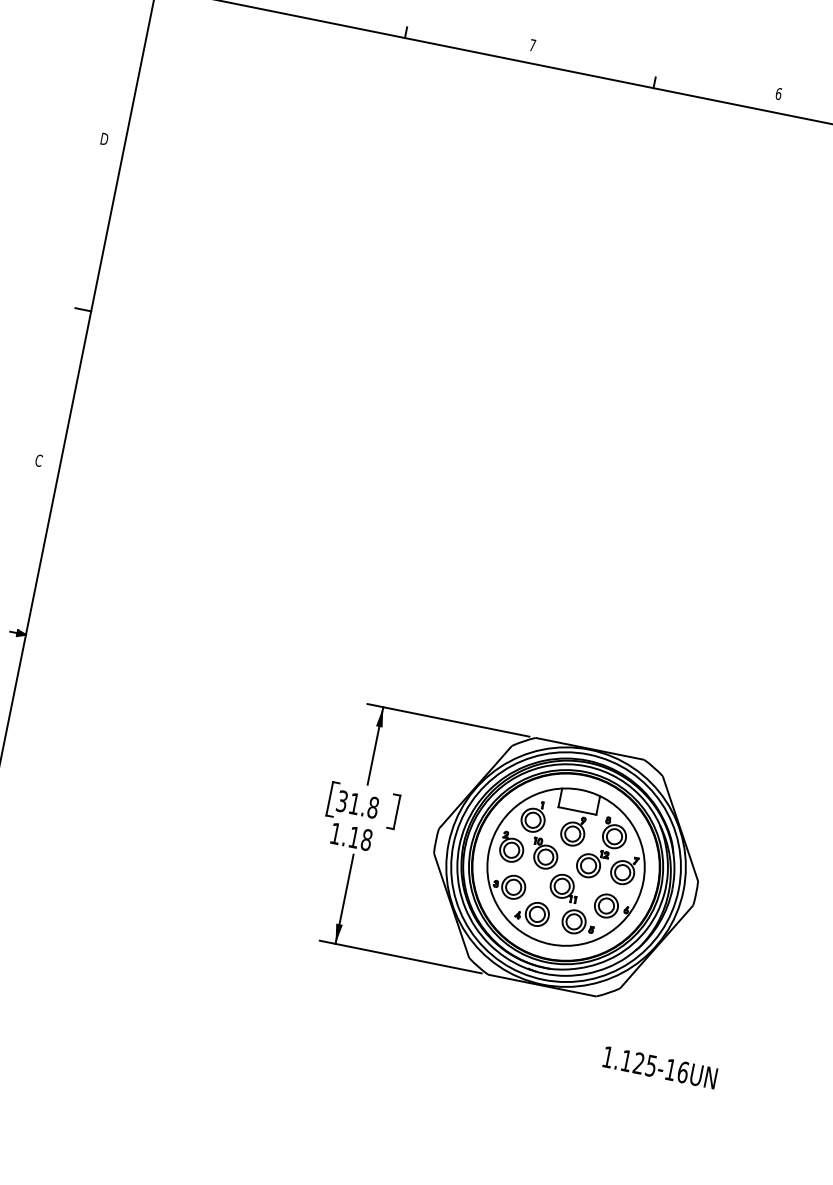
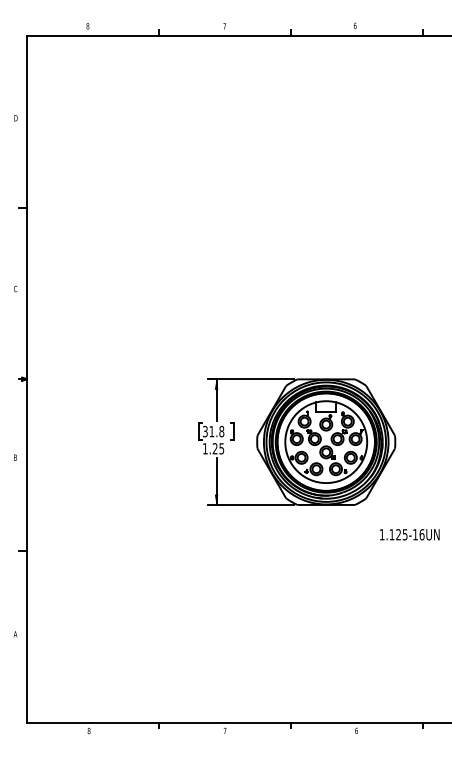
text: (360, 838) -> (218, 448), 1.18 -> 1.25
text: (659, 1067) -> (409, 534), moved

